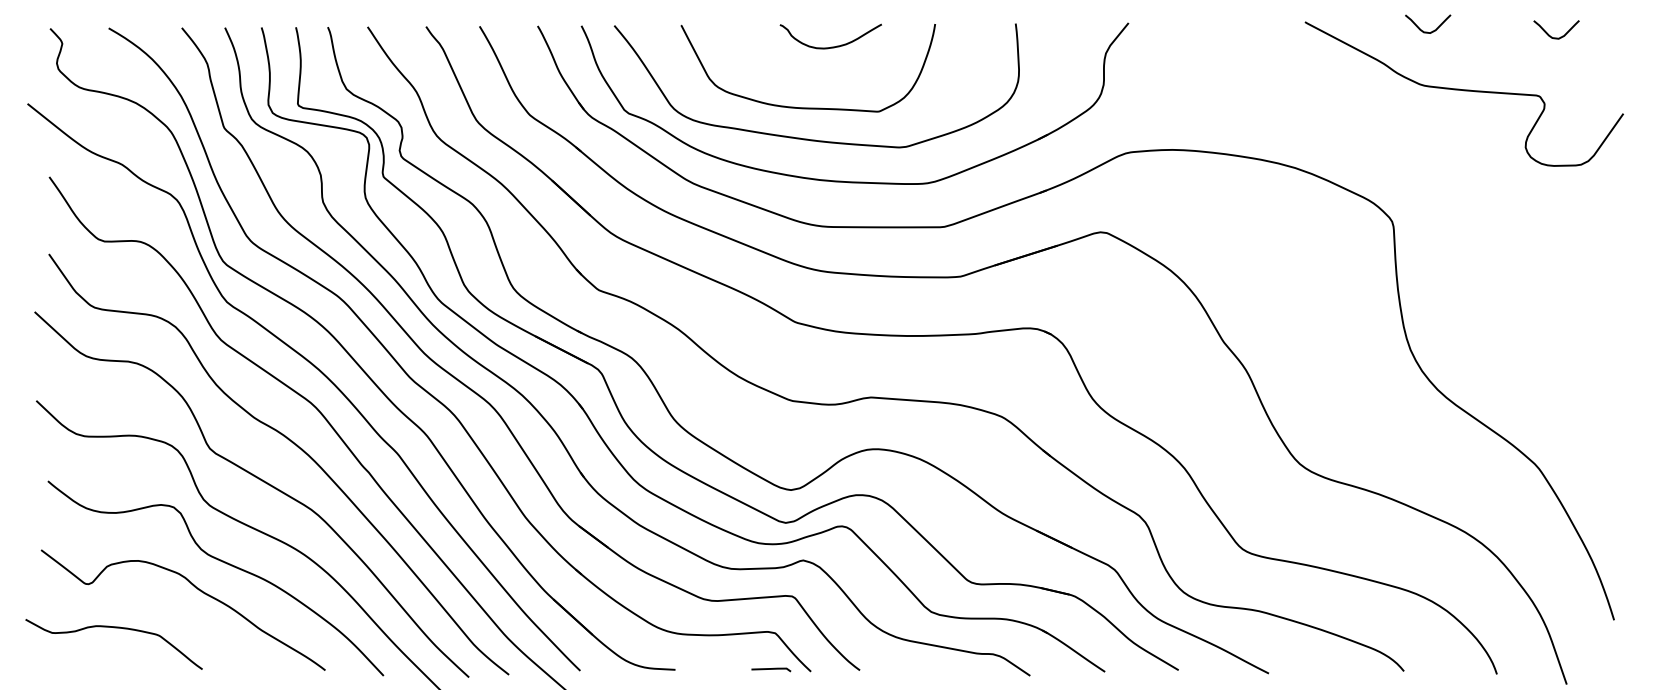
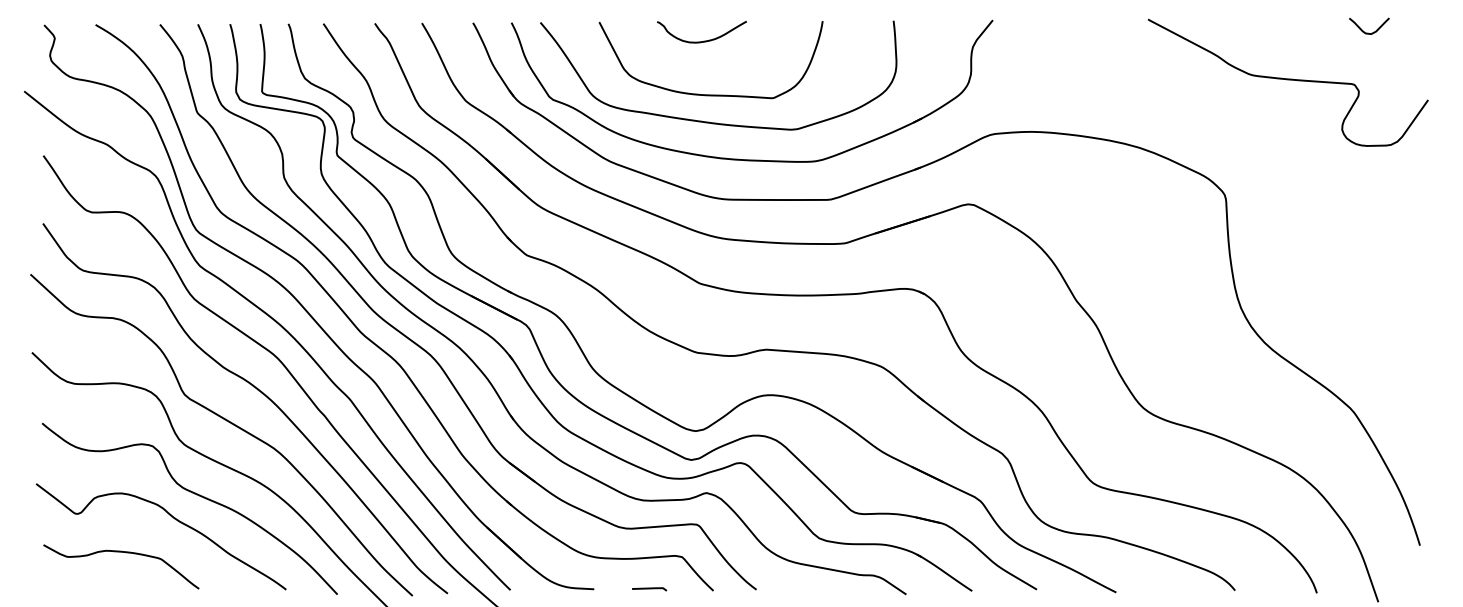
curve: (1427, 31) -> (1255, 27), removed
curve: (832, 46) -> (703, 40), moved
curve: (119, 629) -> (126, 553), moved
curve: (771, 670) -> (649, 589), moved

